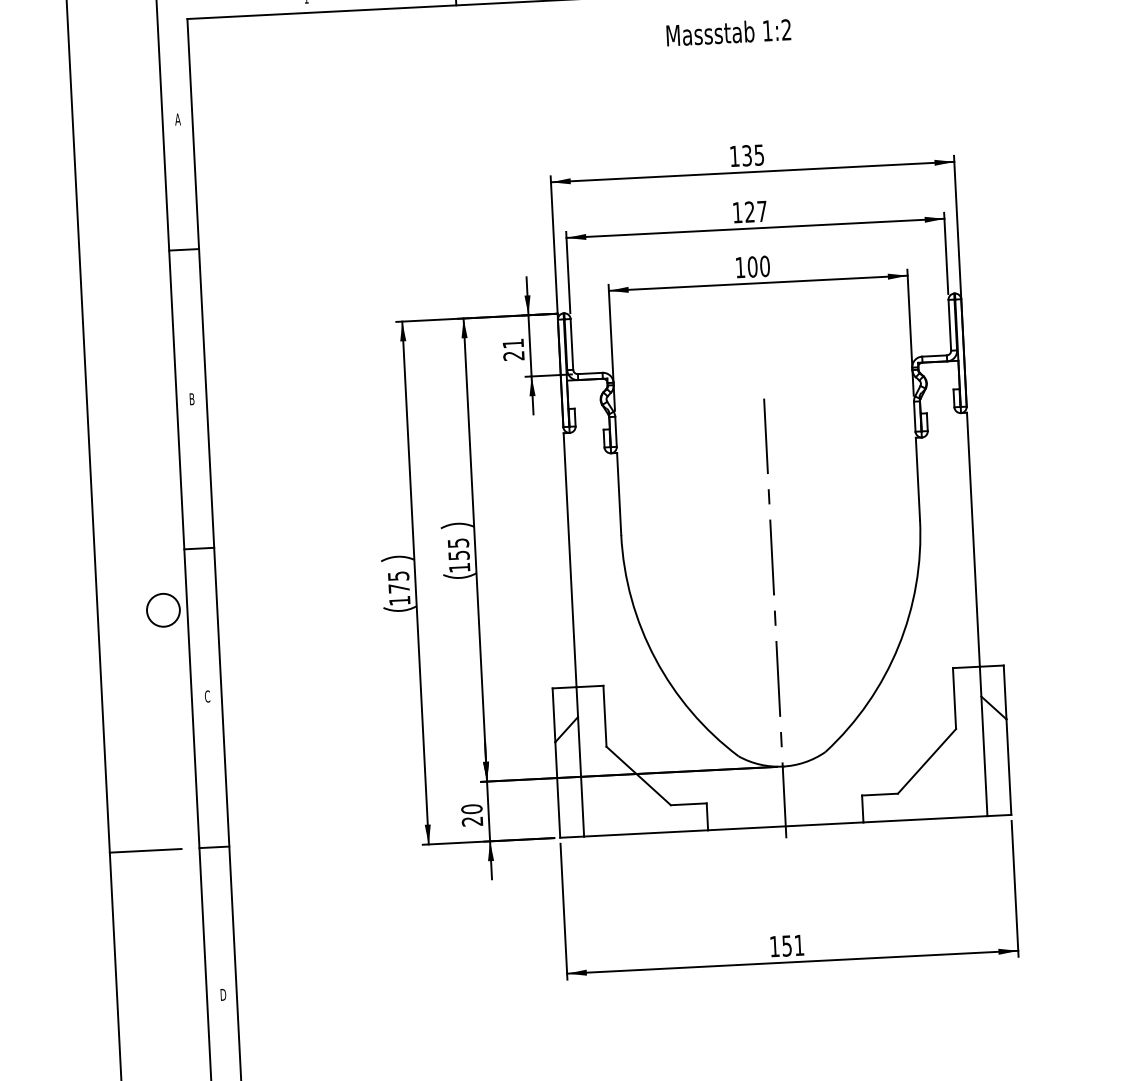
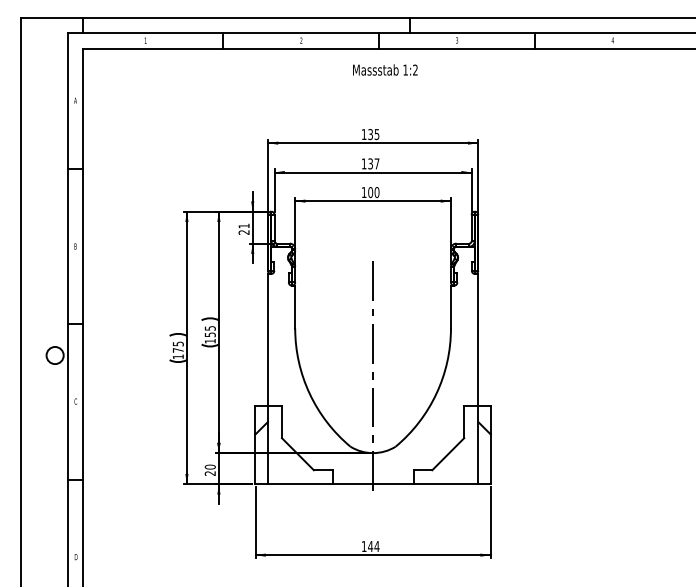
text: (728, 31) -> (385, 69), moved
text: (749, 213) -> (370, 164), 127 -> 137
line: (145, 851) -> (39, 480), removed
text: (792, 945) -> (373, 546), 151 -> 144

